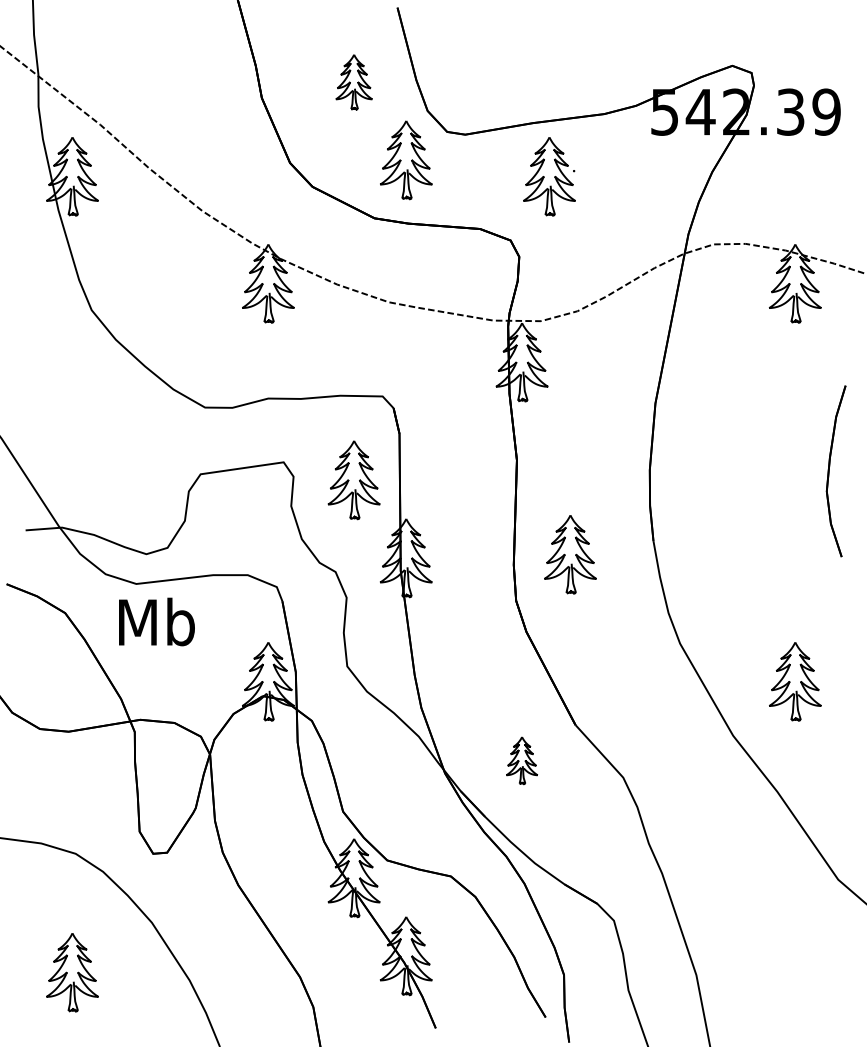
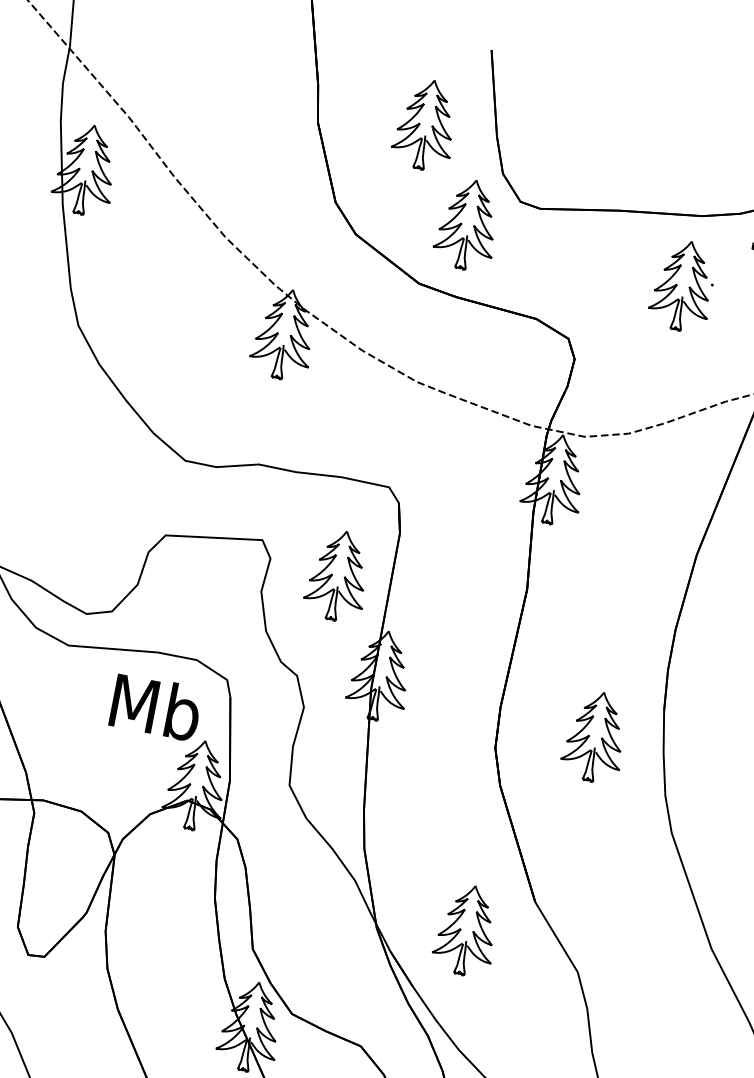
part: (353, 82) -> (425, 125), size x1.43
part: (549, 176) -> (683, 285), moved
part: (570, 554) -> (595, 736), moved
text: (156, 621) -> (155, 706), moved
part: (521, 760) -> (466, 930), size x1.67

